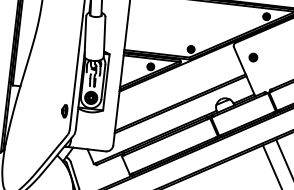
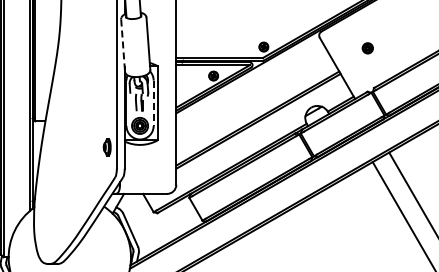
line: (85, 36) -> (123, 46), solid -> dashed
part: (253, 57) -> (367, 48), moved
line: (103, 82) -> (153, 103), solid -> dashed

